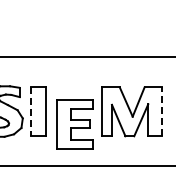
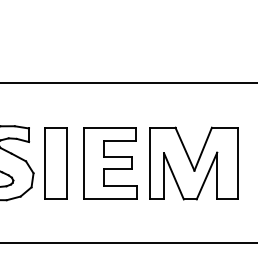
line: (162, 111) -> (238, 163), dashed -> solid
line: (30, 112) -> (44, 164), dashed -> solid
part: (74, 124) -> (109, 163), moved

